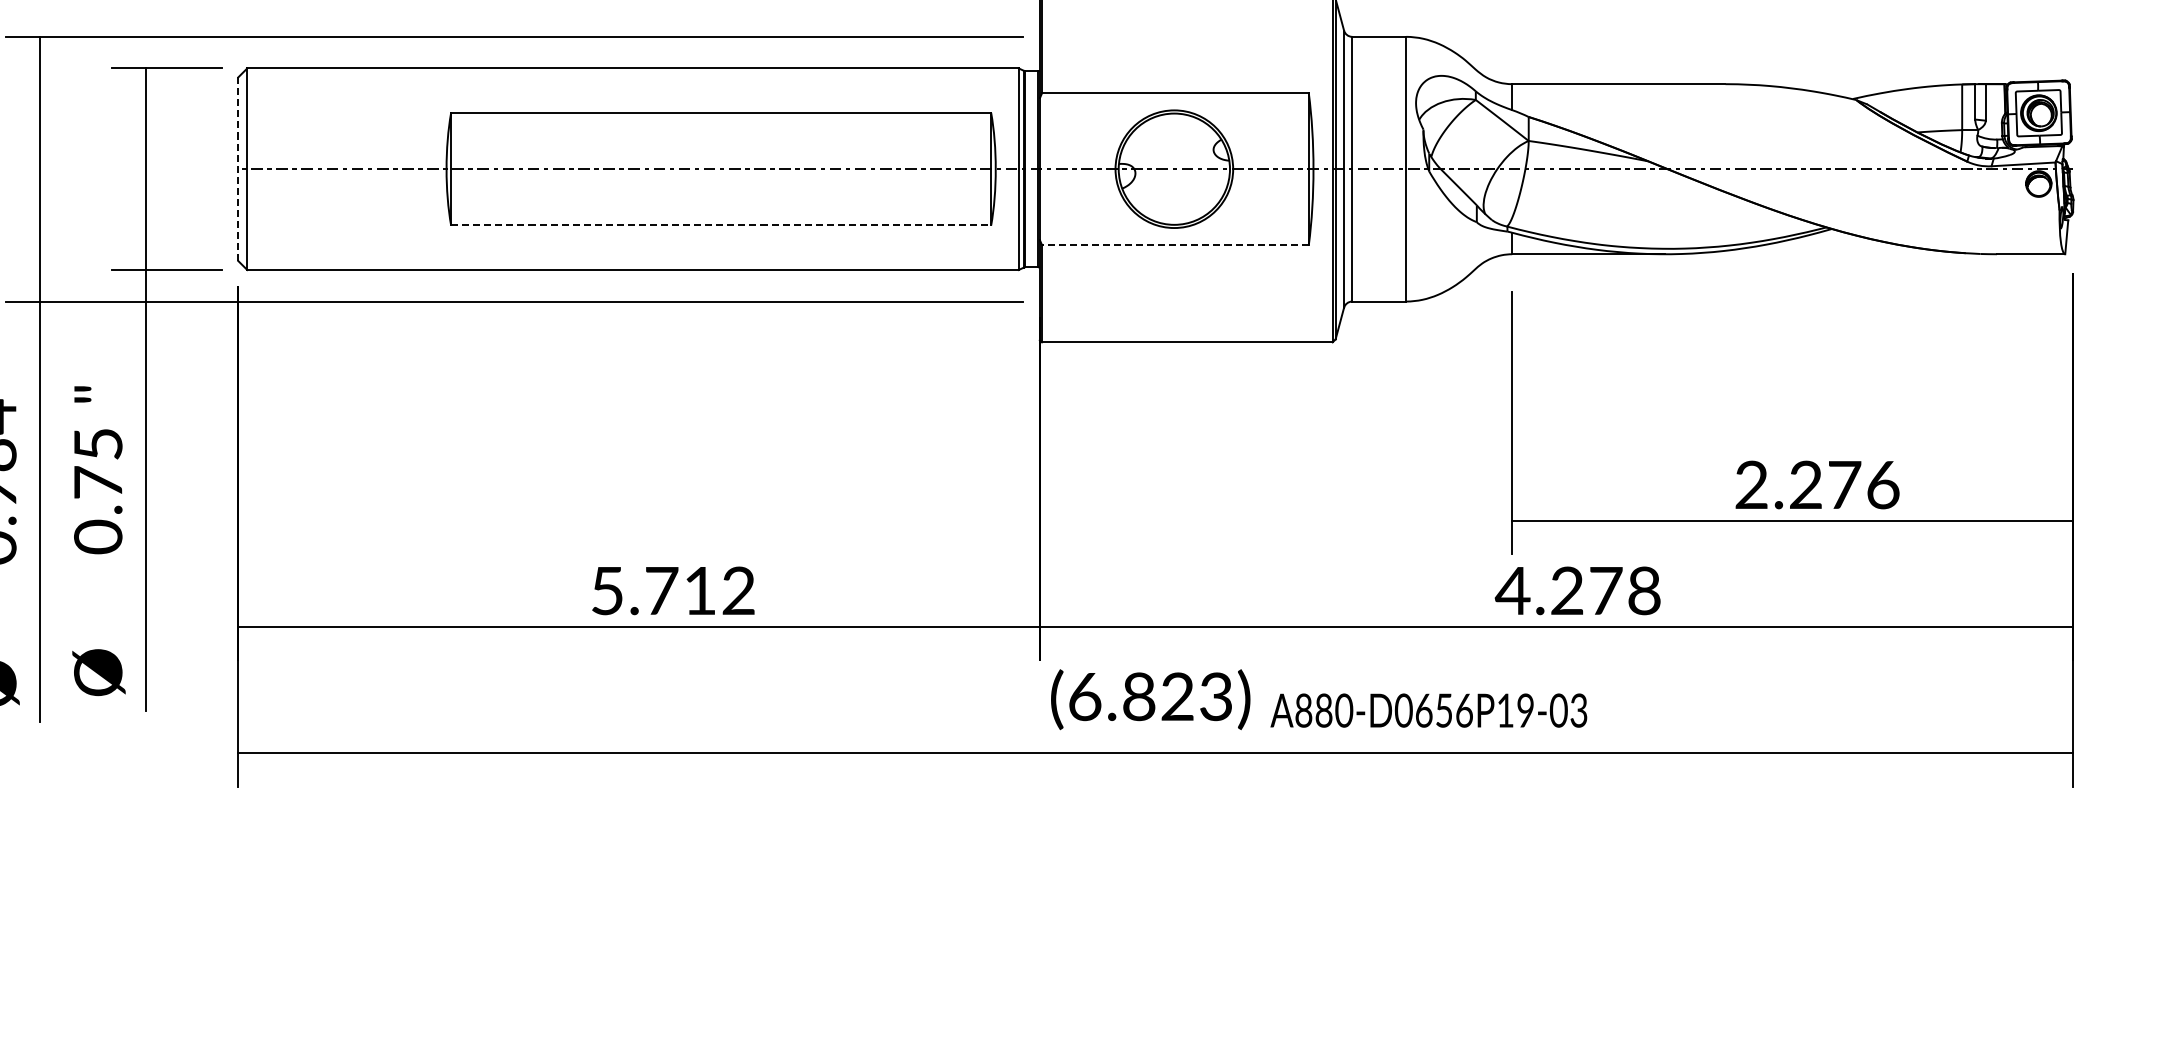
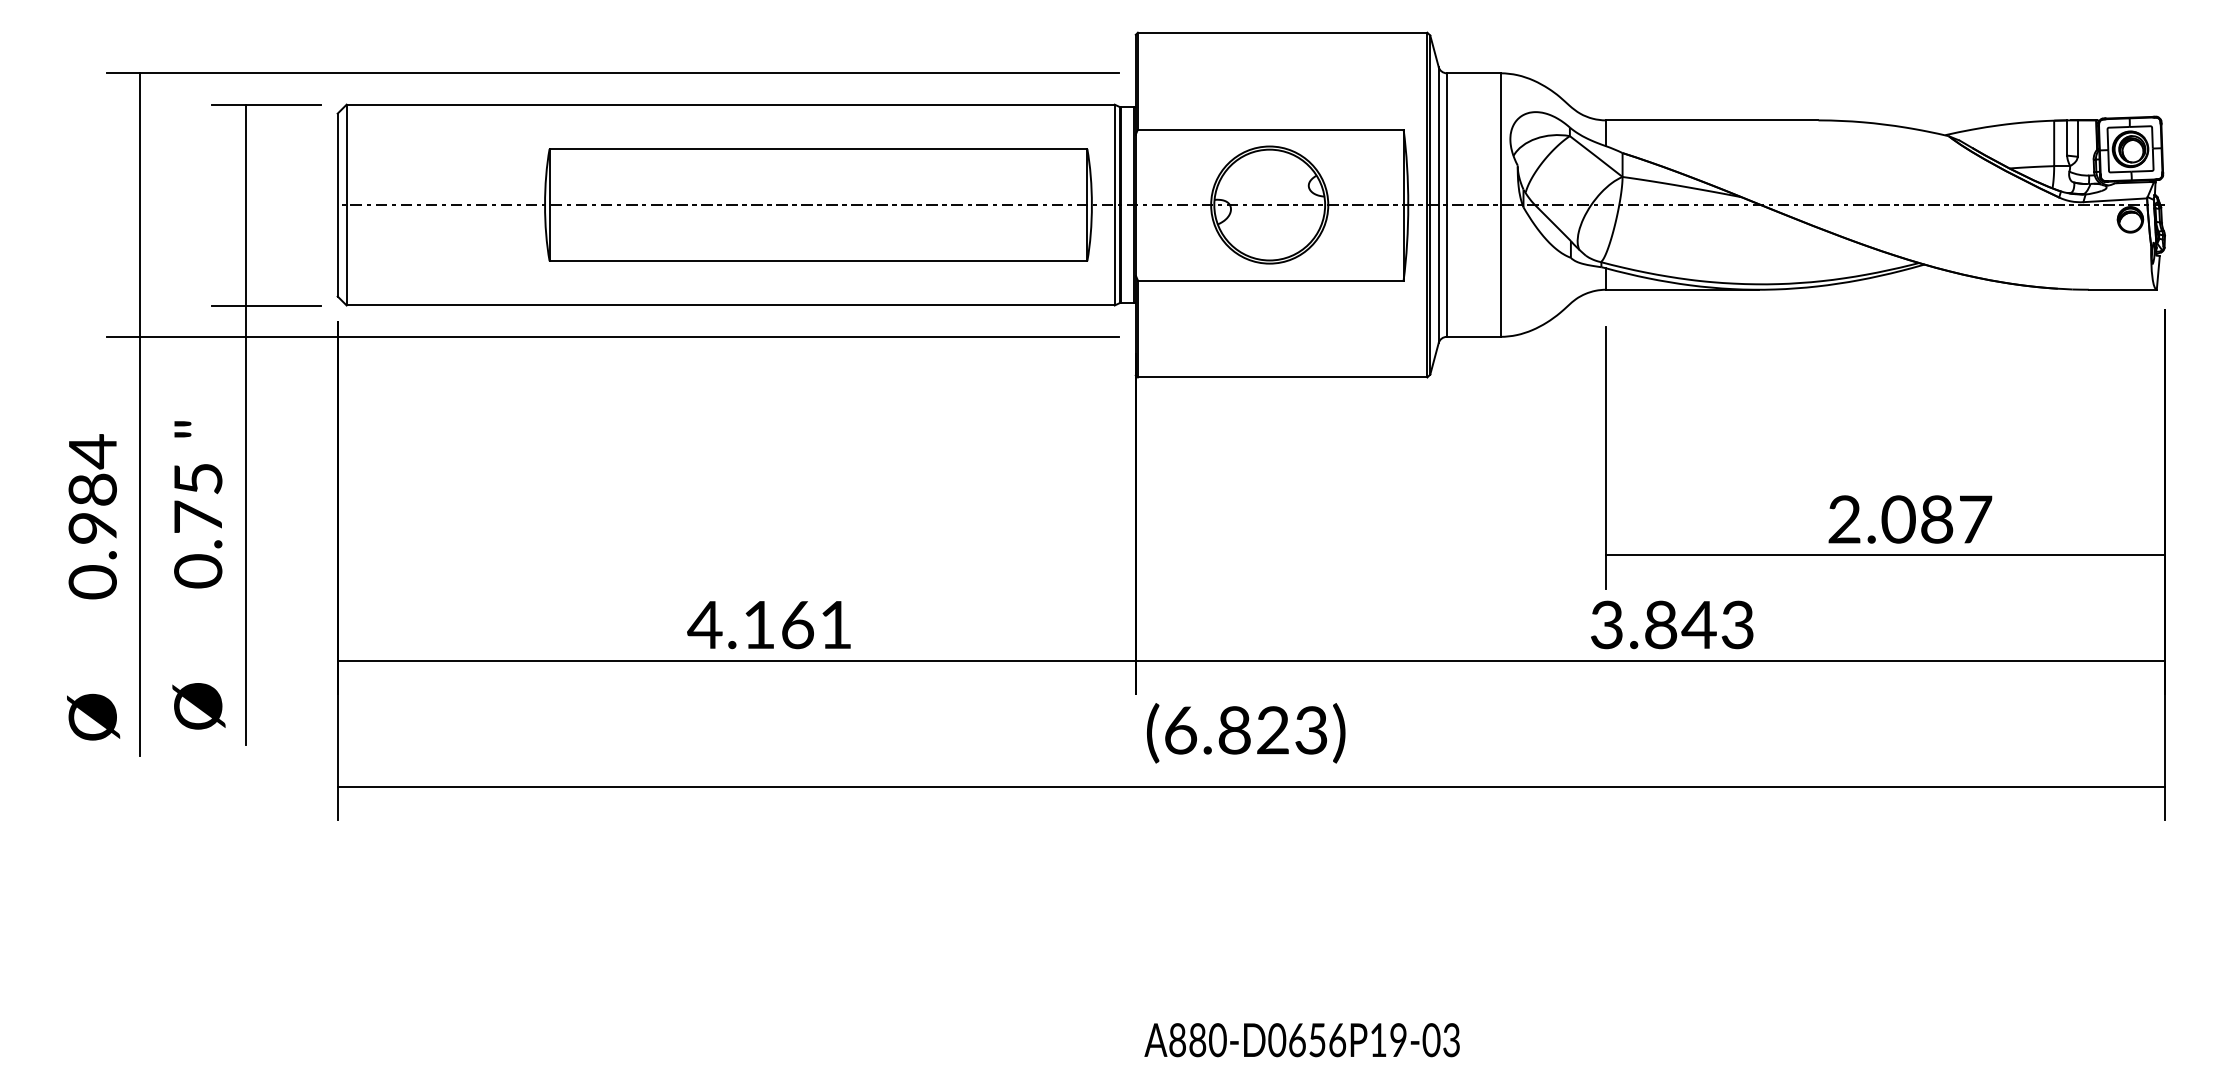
line: (238, 168) -> (337, 204), dashed -> solid
line: (721, 225) -> (818, 261), dashed -> solid
line: (1175, 244) -> (1270, 280), dashed -> solid
text: (1843, 484) -> (1936, 519), 2.276 -> 2.087
text: (671, 590) -> (769, 624), 5.712 -> 4.161
text: (1576, 590) -> (1670, 624), 4.278 -> 3.843
text: (1428, 710) -> (1301, 1040), moved

